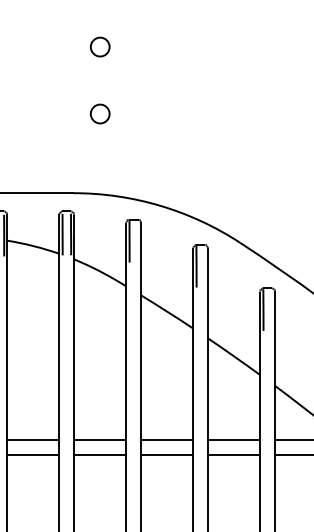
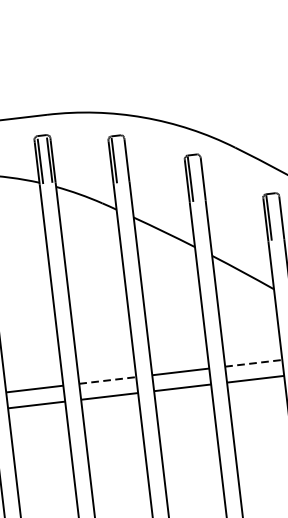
part: (100, 113) -> (66, 24), removed
line: (100, 440) -> (108, 380), solid -> dashed
line: (234, 440) -> (254, 363), solid -> dashed

